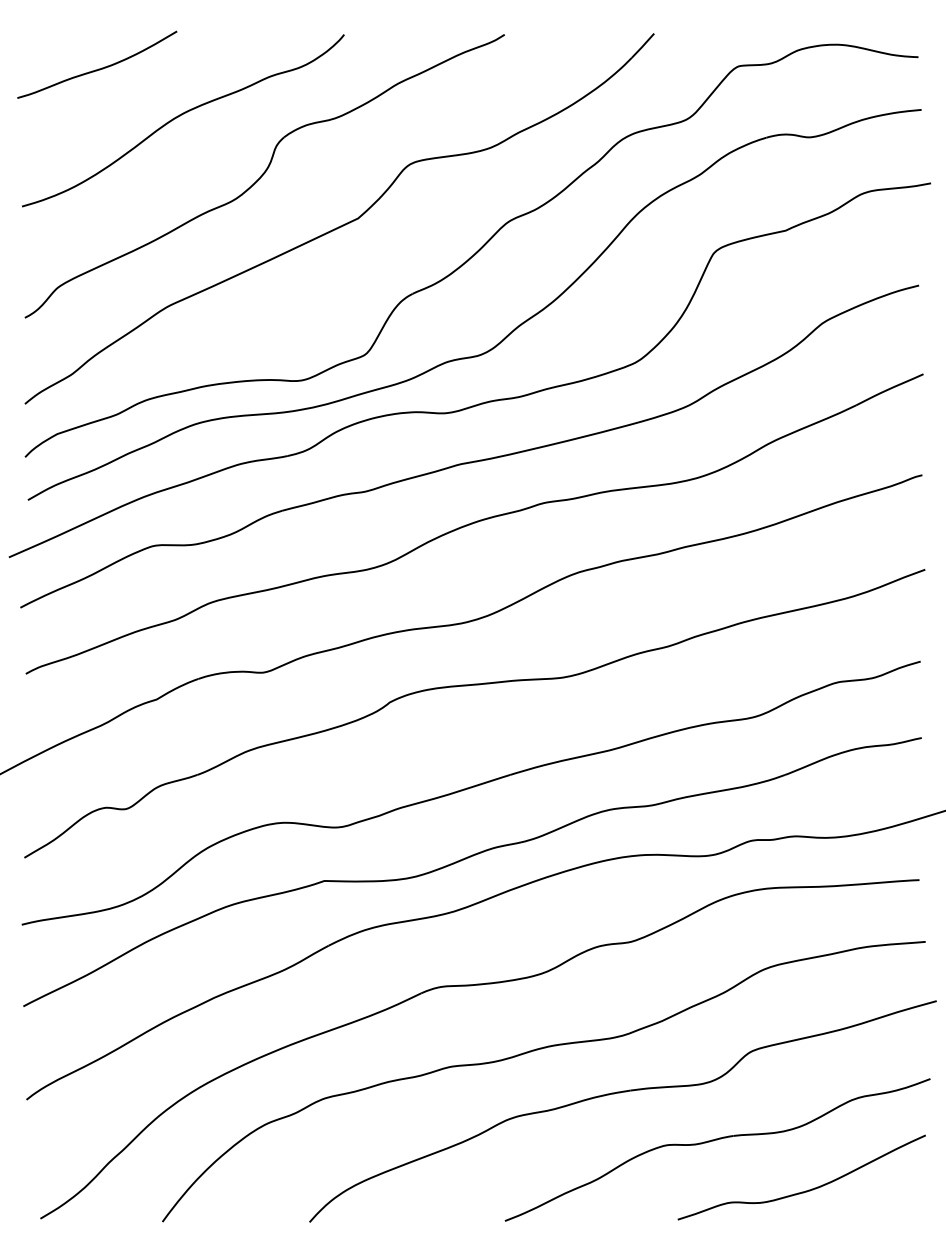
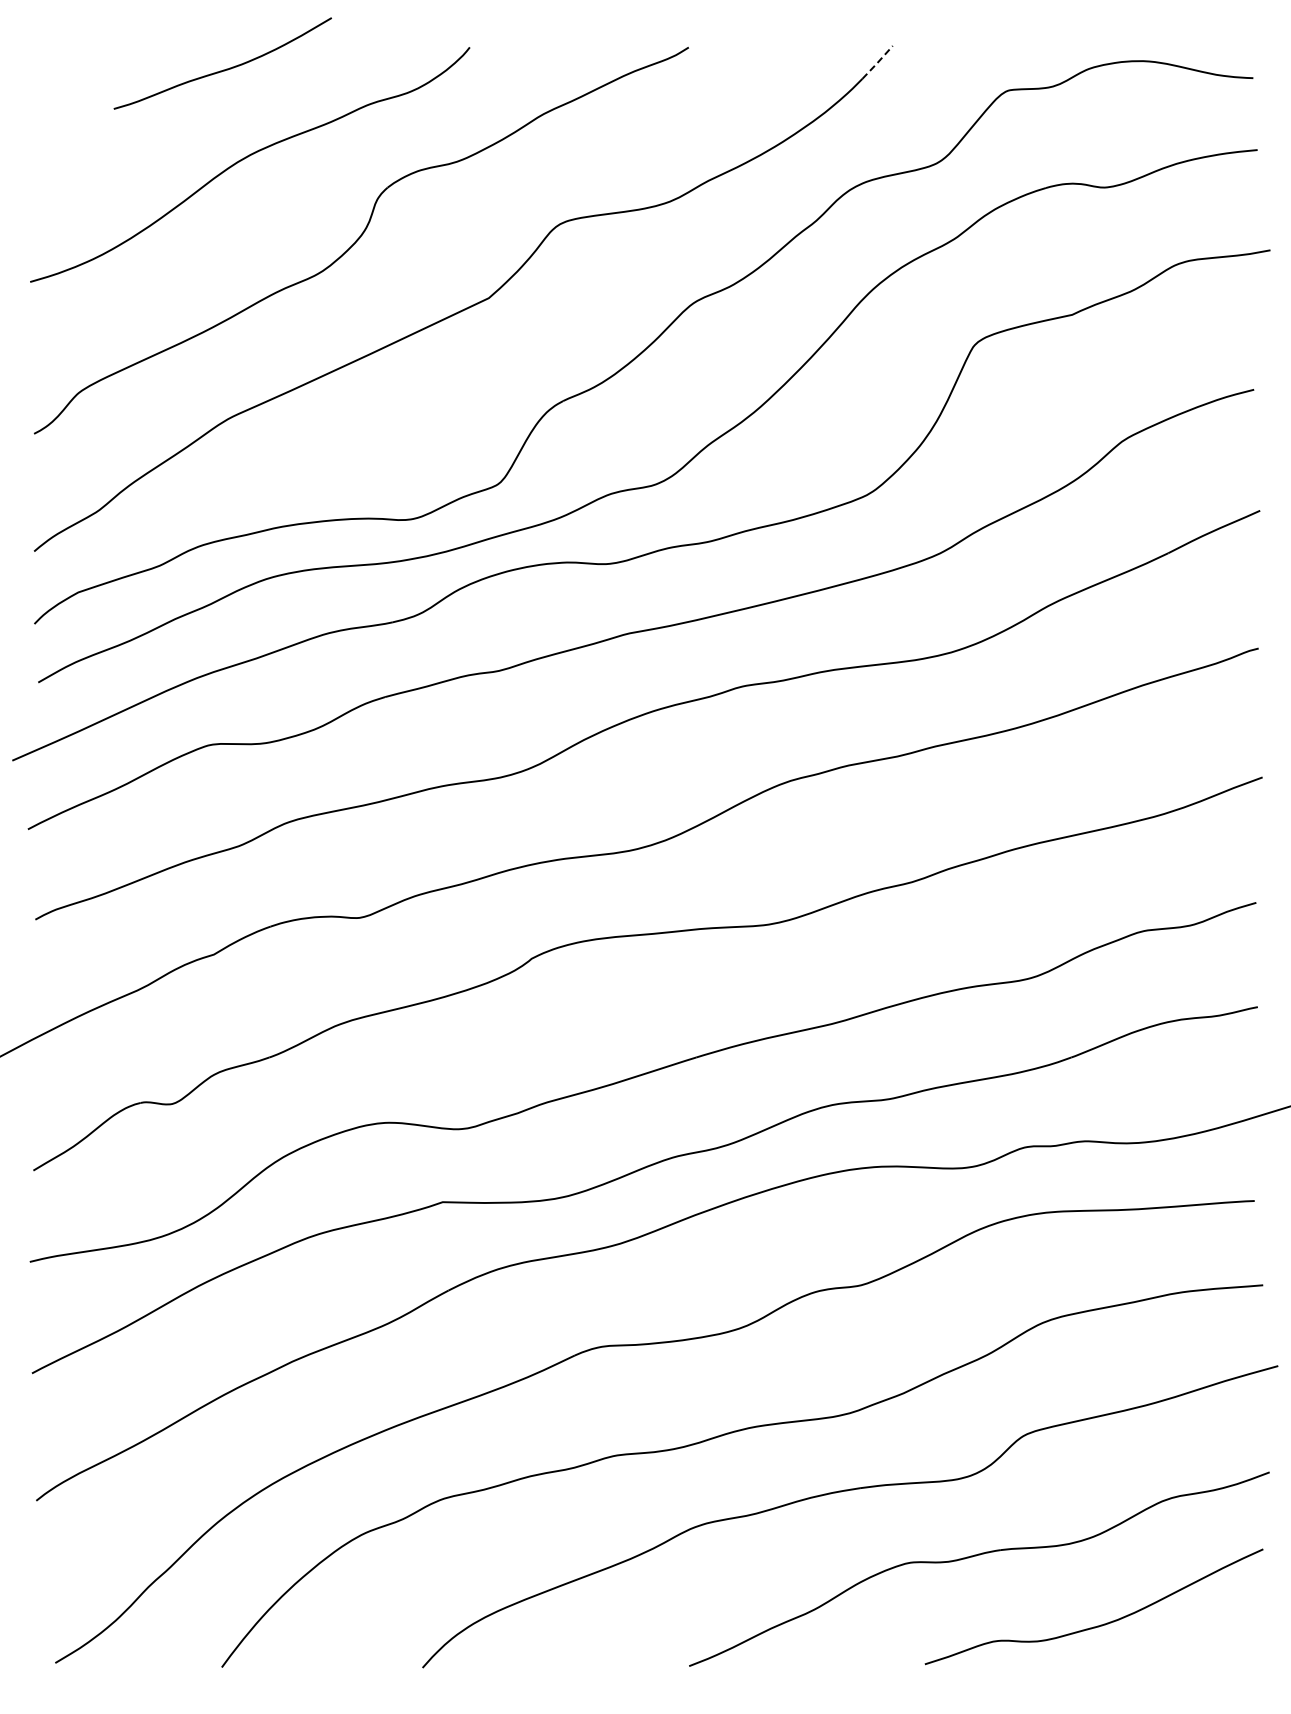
line: (643, 45) -> (877, 62), solid -> dashed
curve: (97, 69) -> (223, 69), moved

